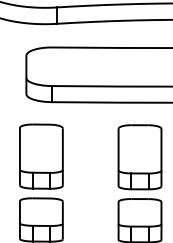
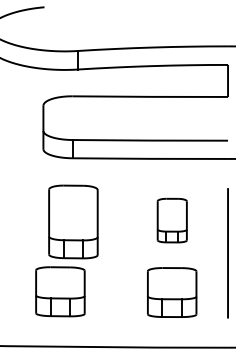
part: (41, 156) -> (73, 221), moved
part: (140, 157) -> (172, 220), size x0.6

